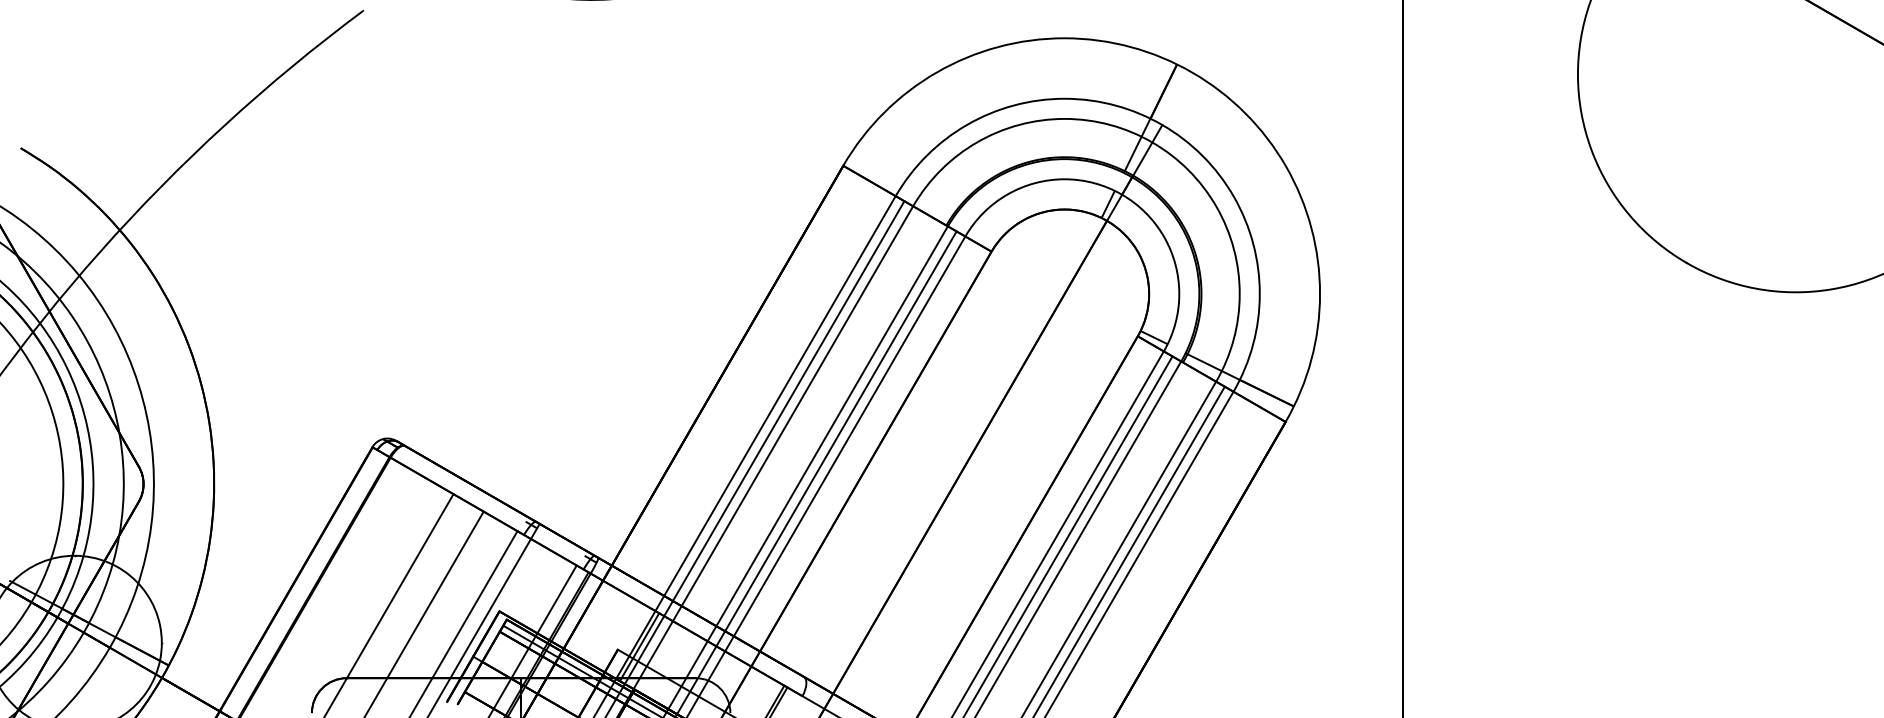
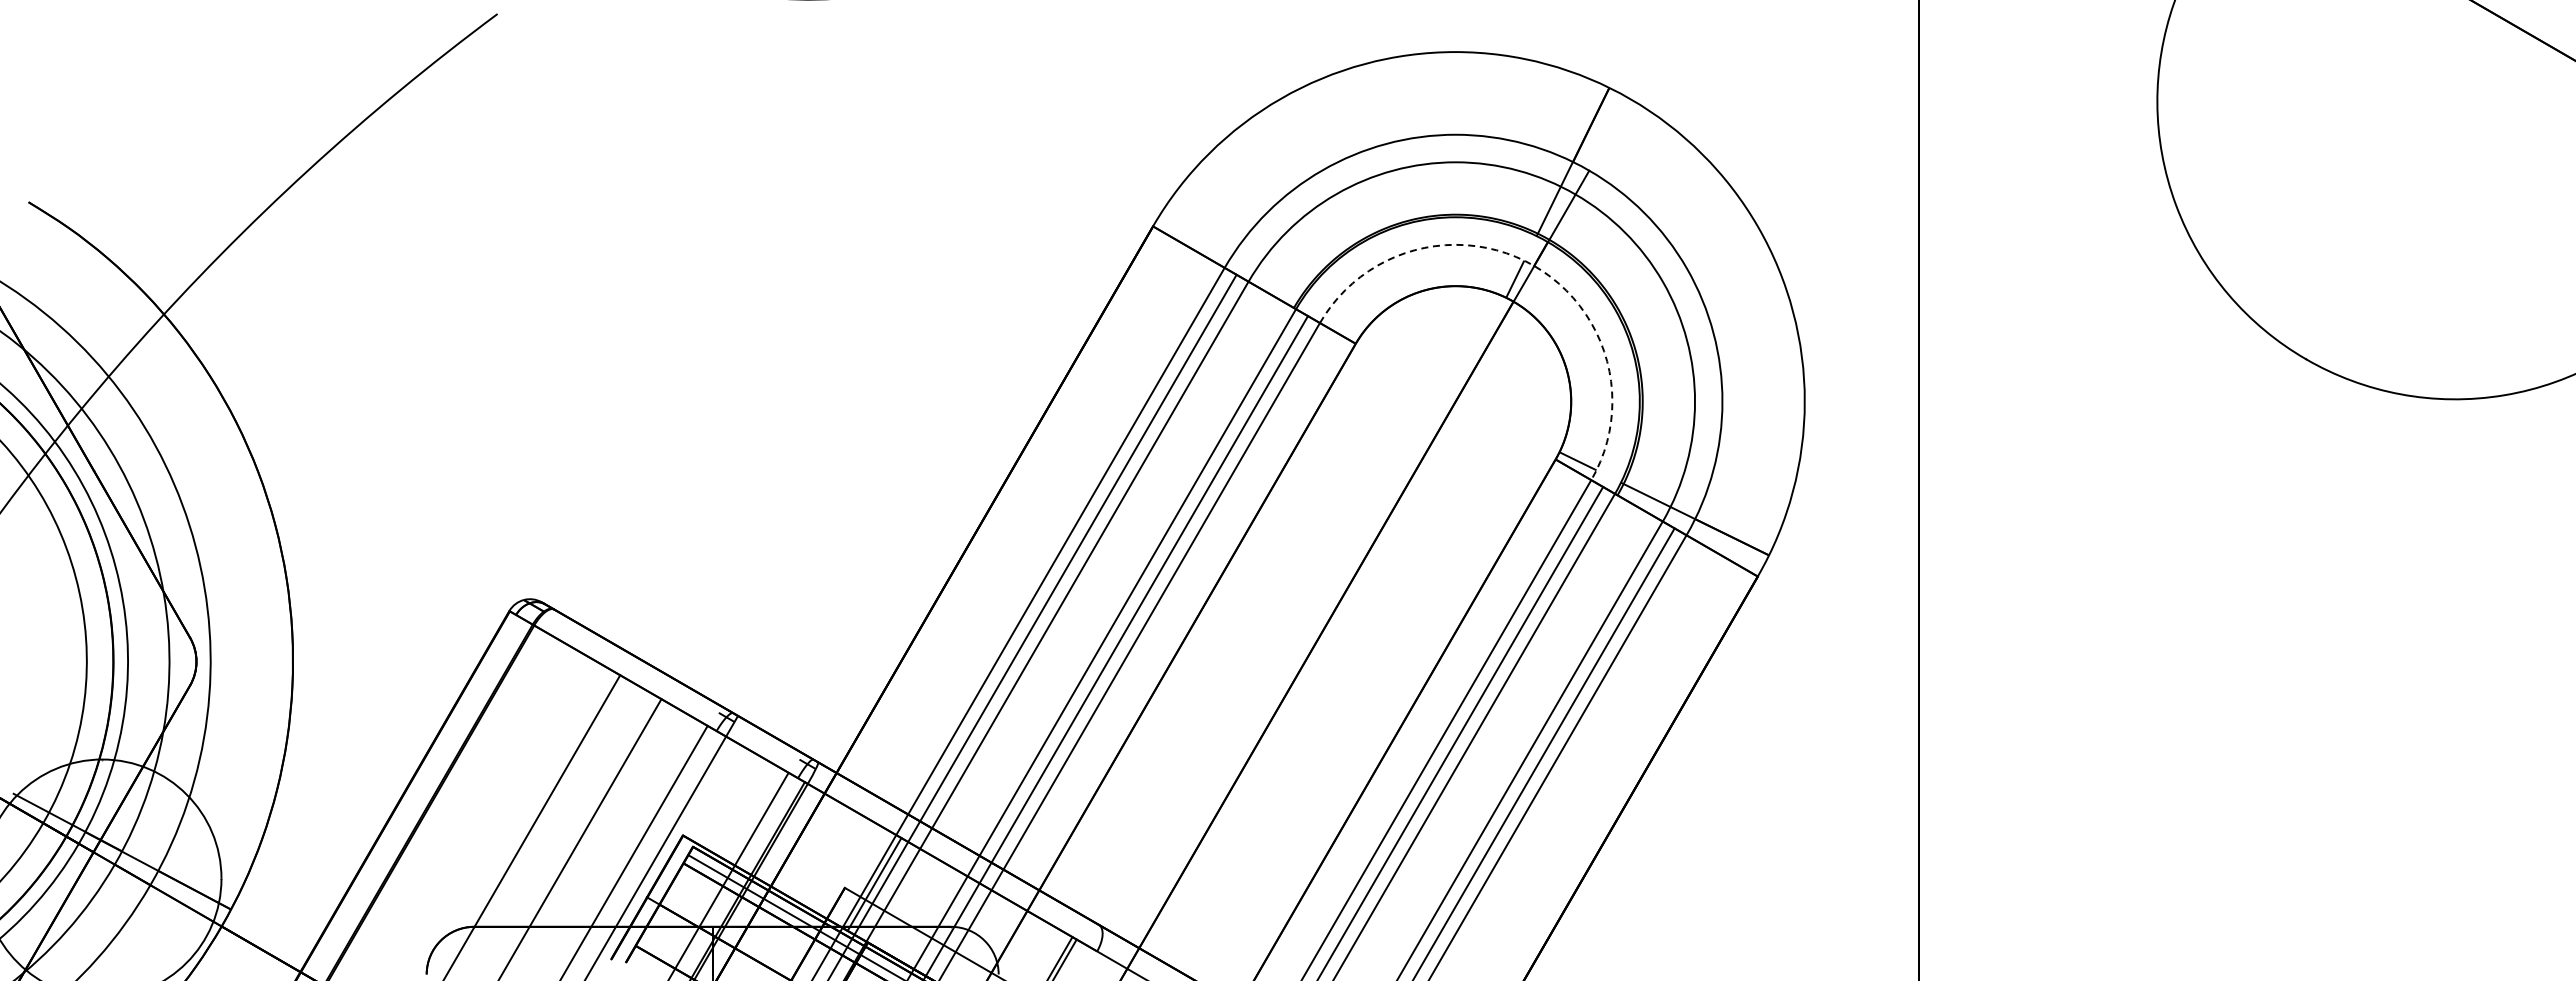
arc: (1122, 194) -> (1534, 265), solid -> dashed

